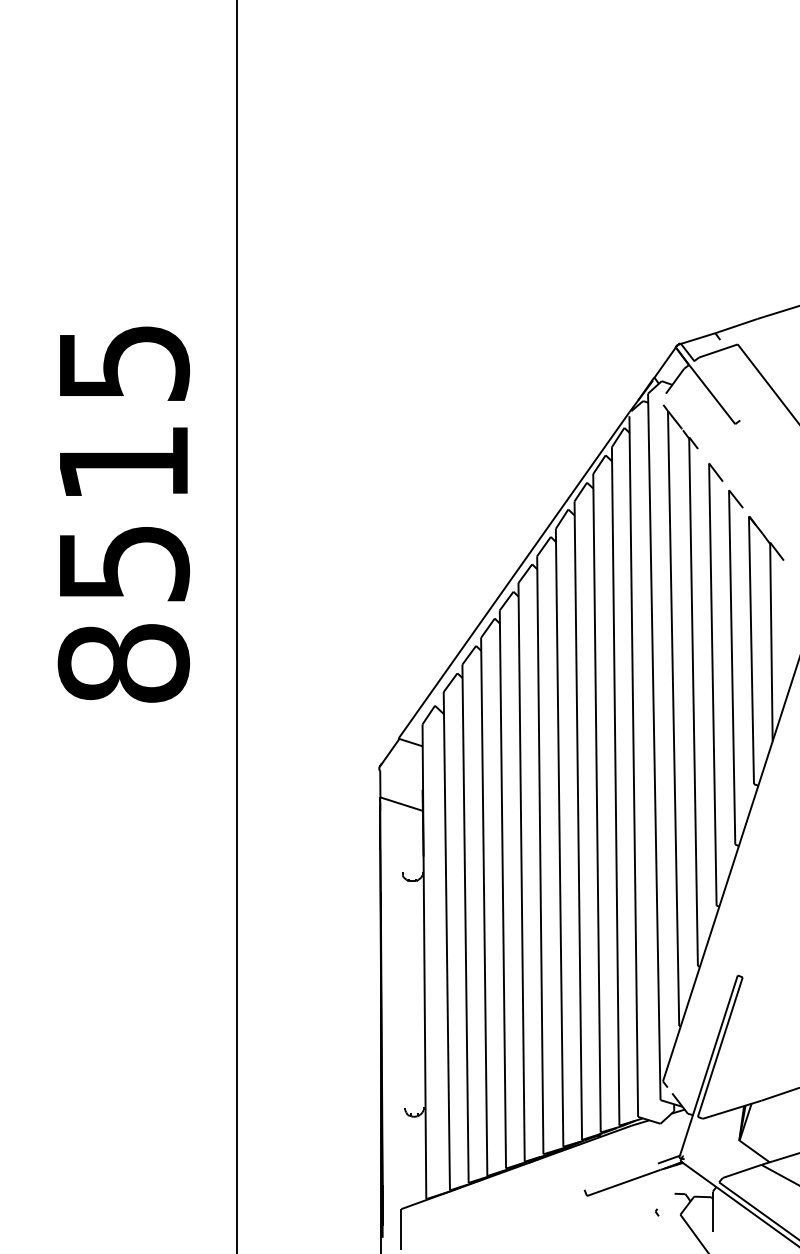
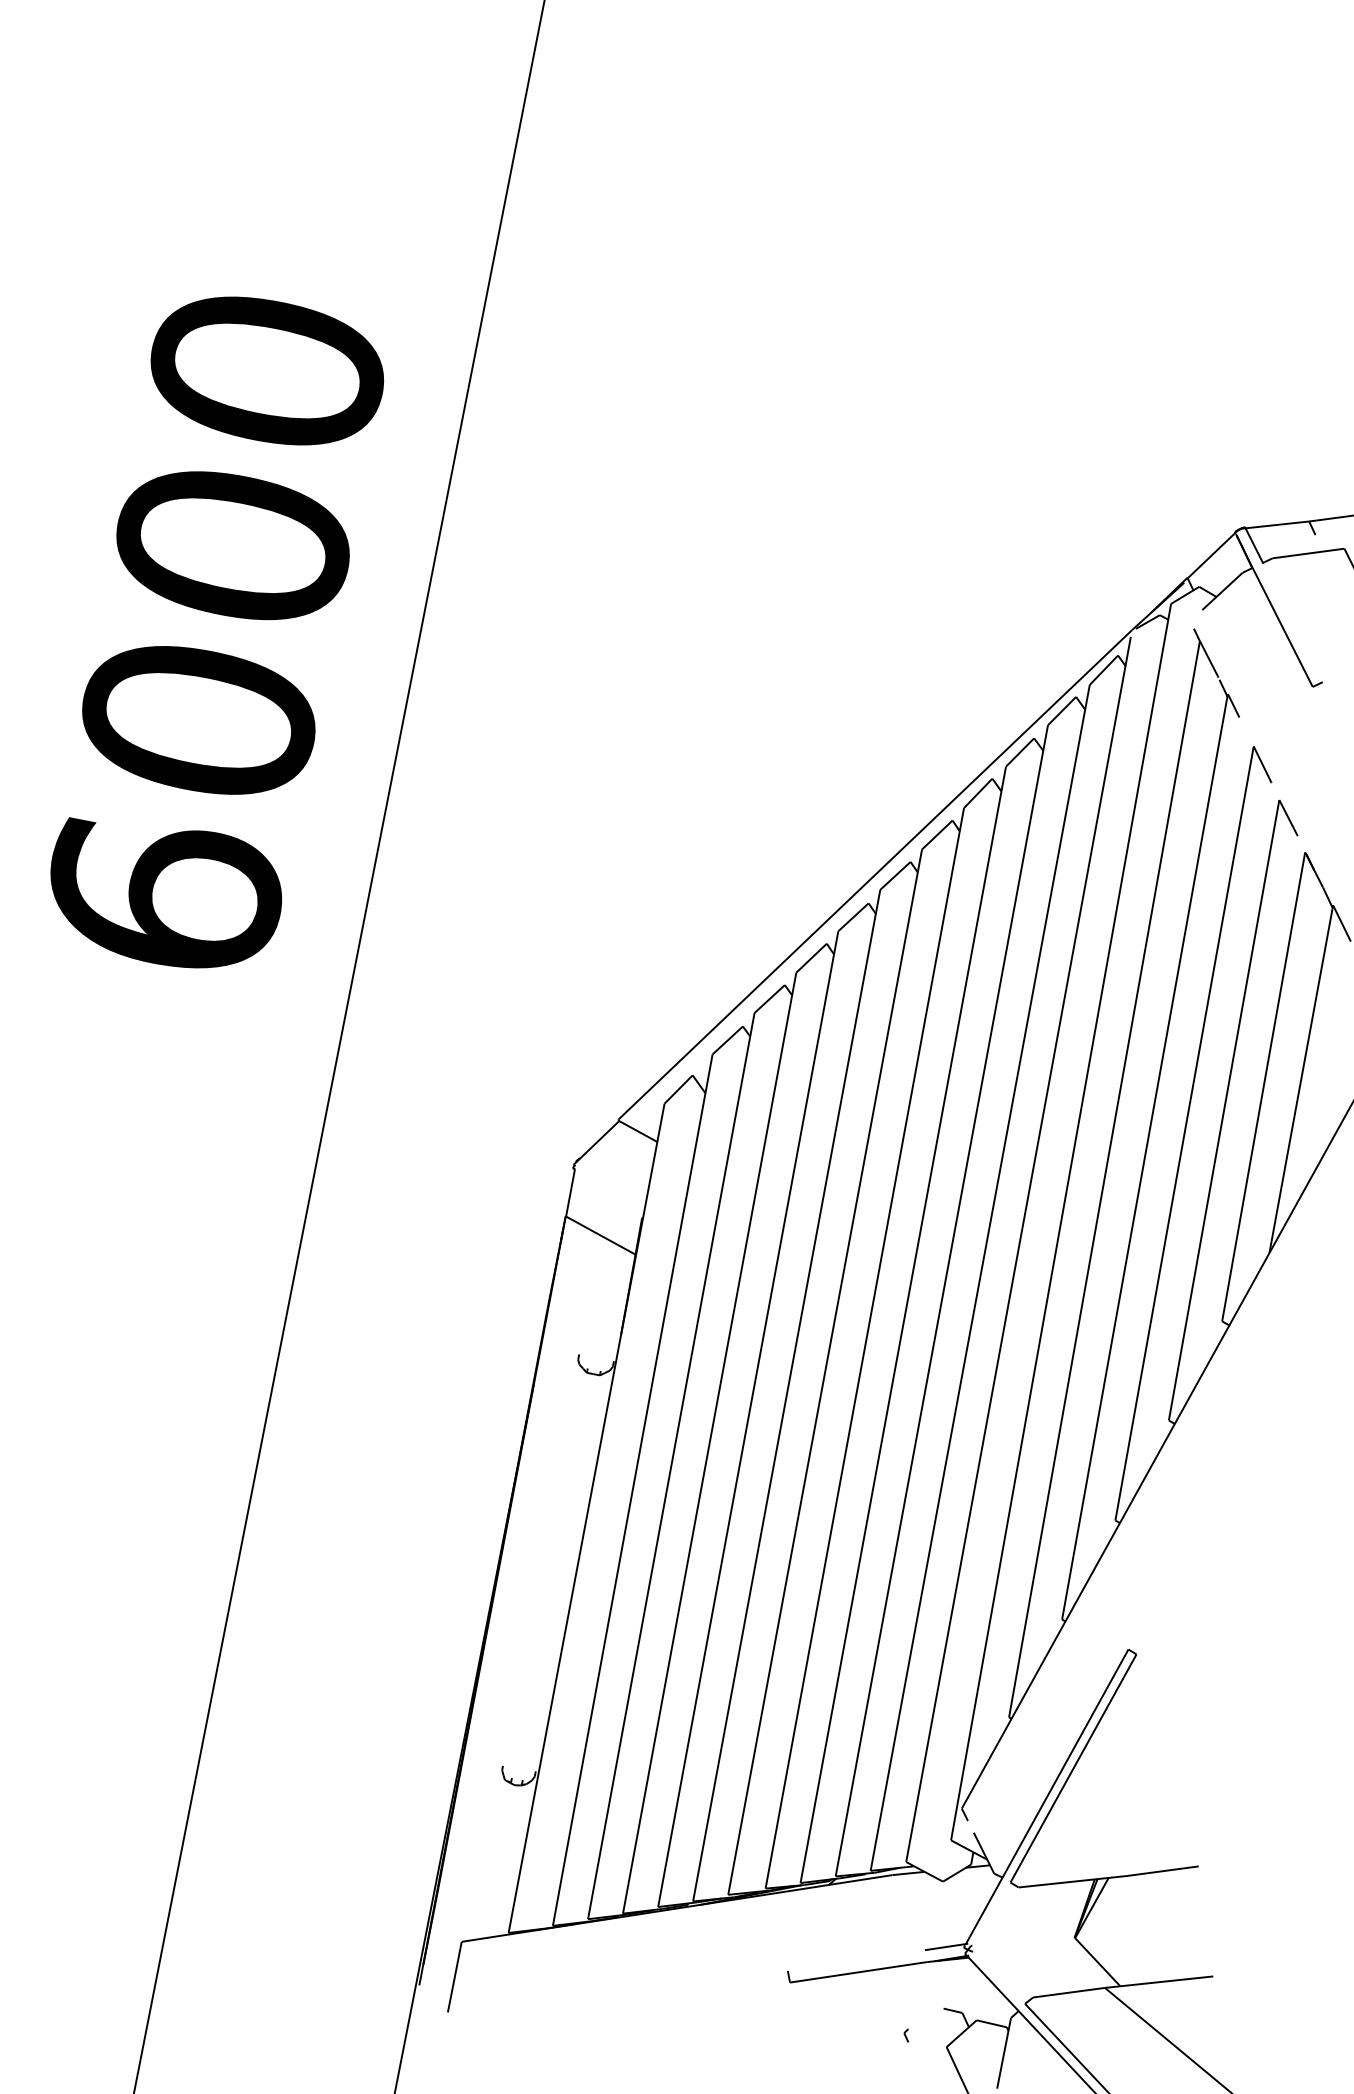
text: (123, 512) -> (215, 631), 8515 -> 6000

